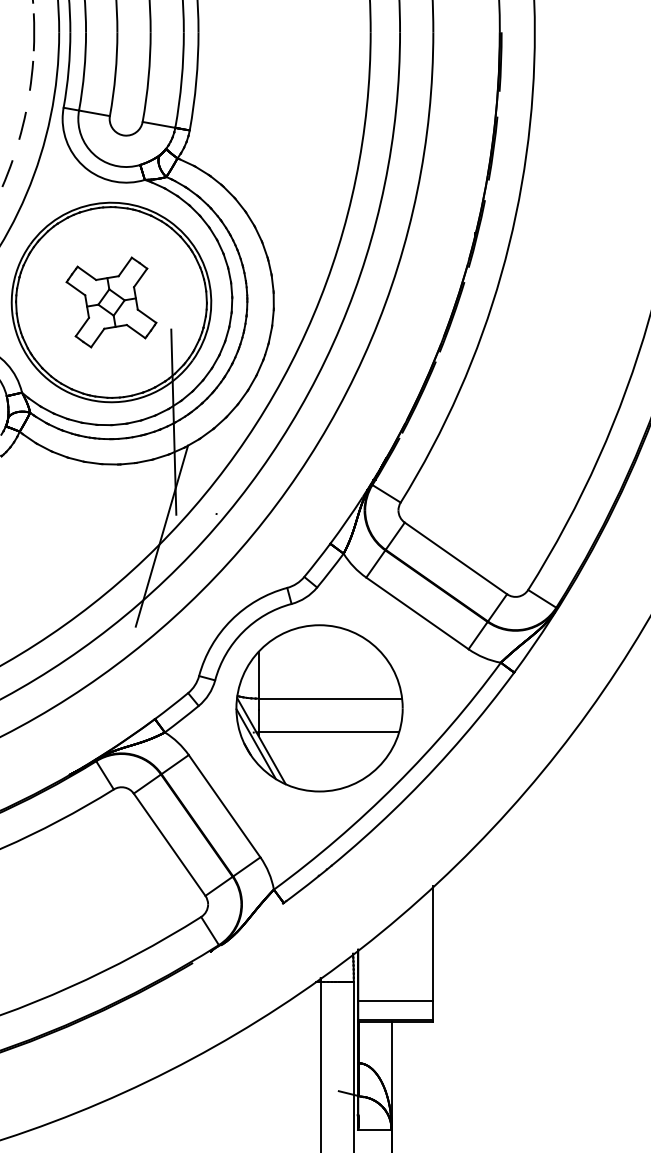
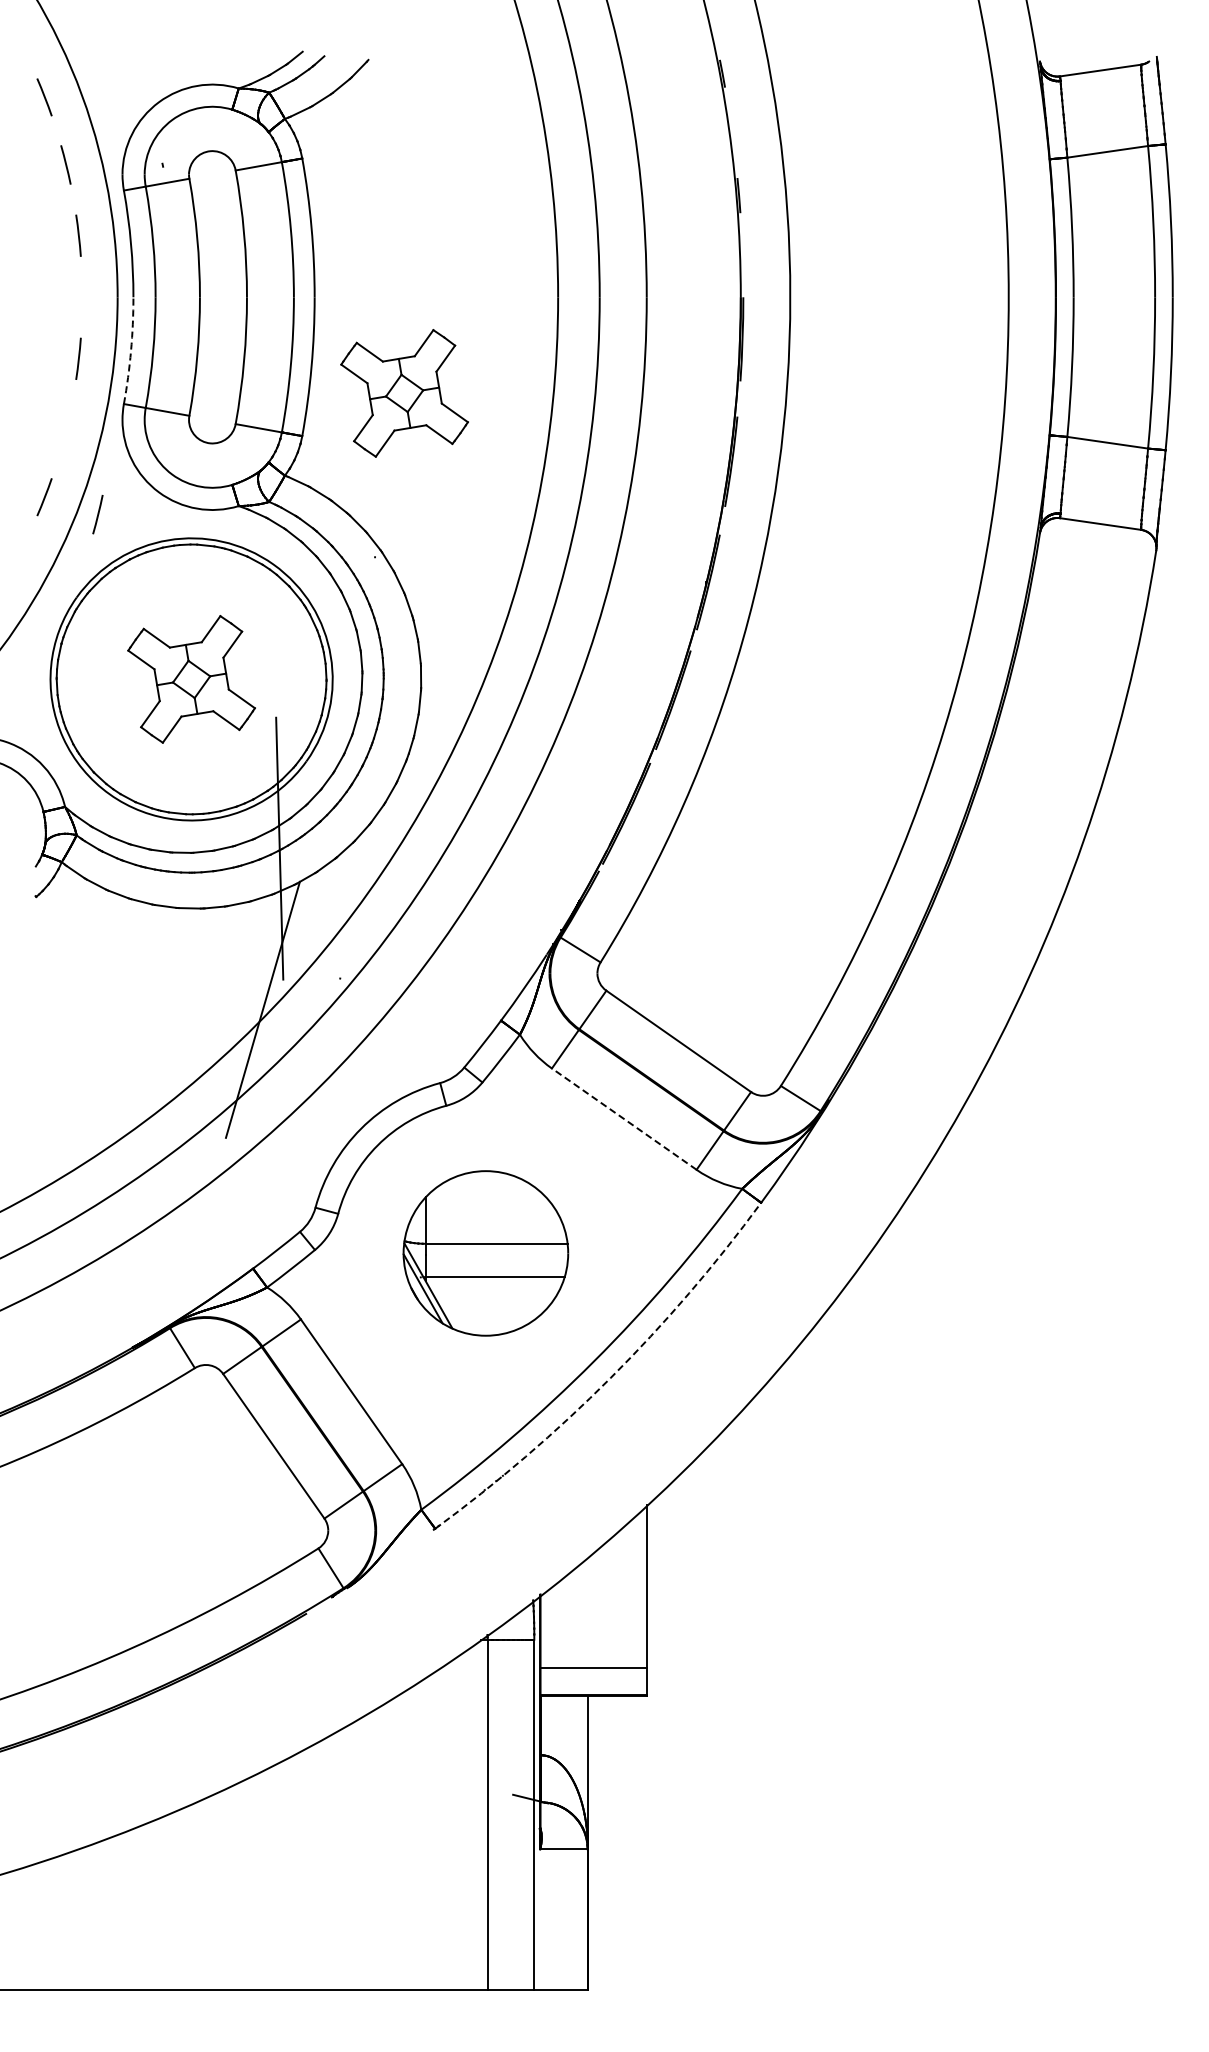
line: (33, 31) -> (81, 296), removed
arc: (68, 69) -> (131, 350), solid -> dashed
part: (262, 100) -> (404, 393), added
line: (22, 125) -> (97, 514), moved
line: (416, 612) -> (623, 1118), solid -> dashed
part: (319, 708) -> (485, 1253), size x0.7
arc: (407, 796) -> (610, 1378), solid -> dashed

